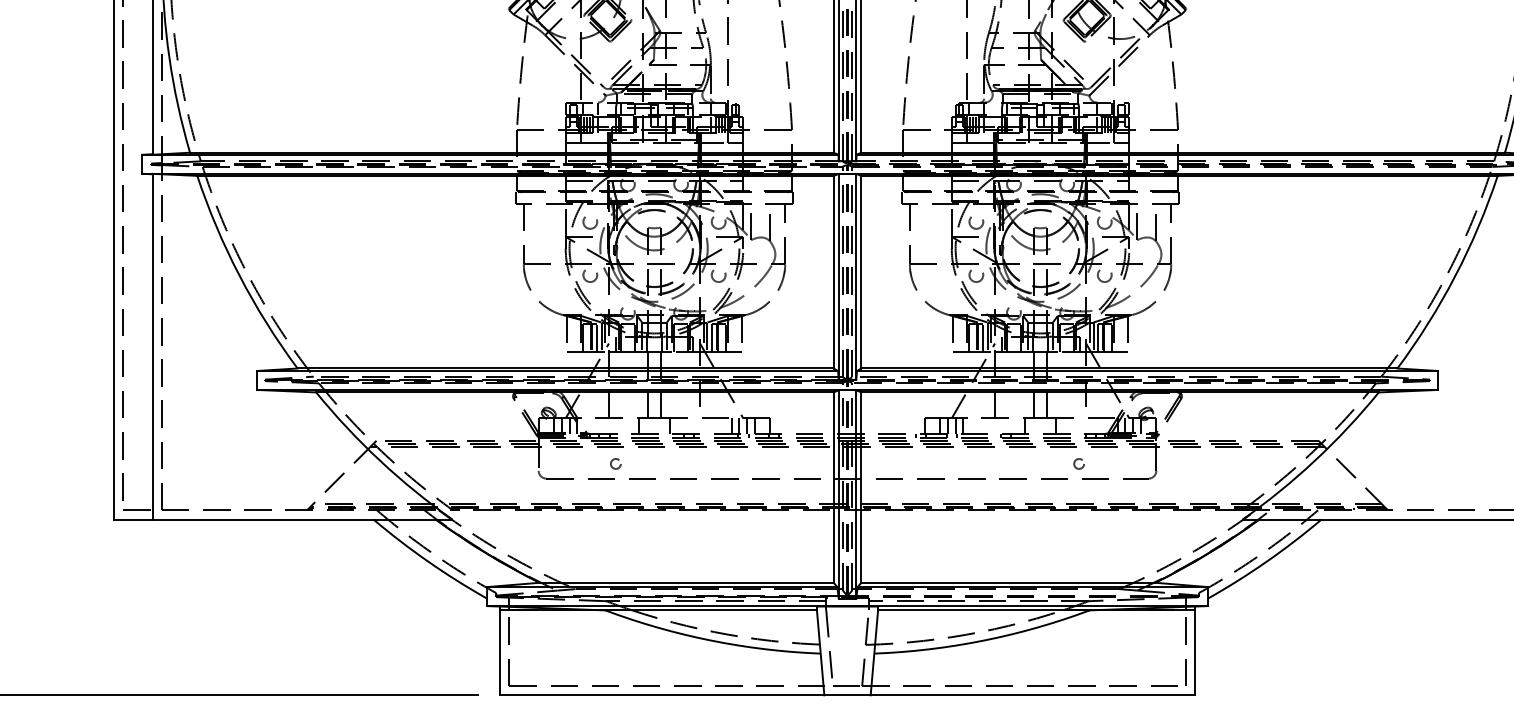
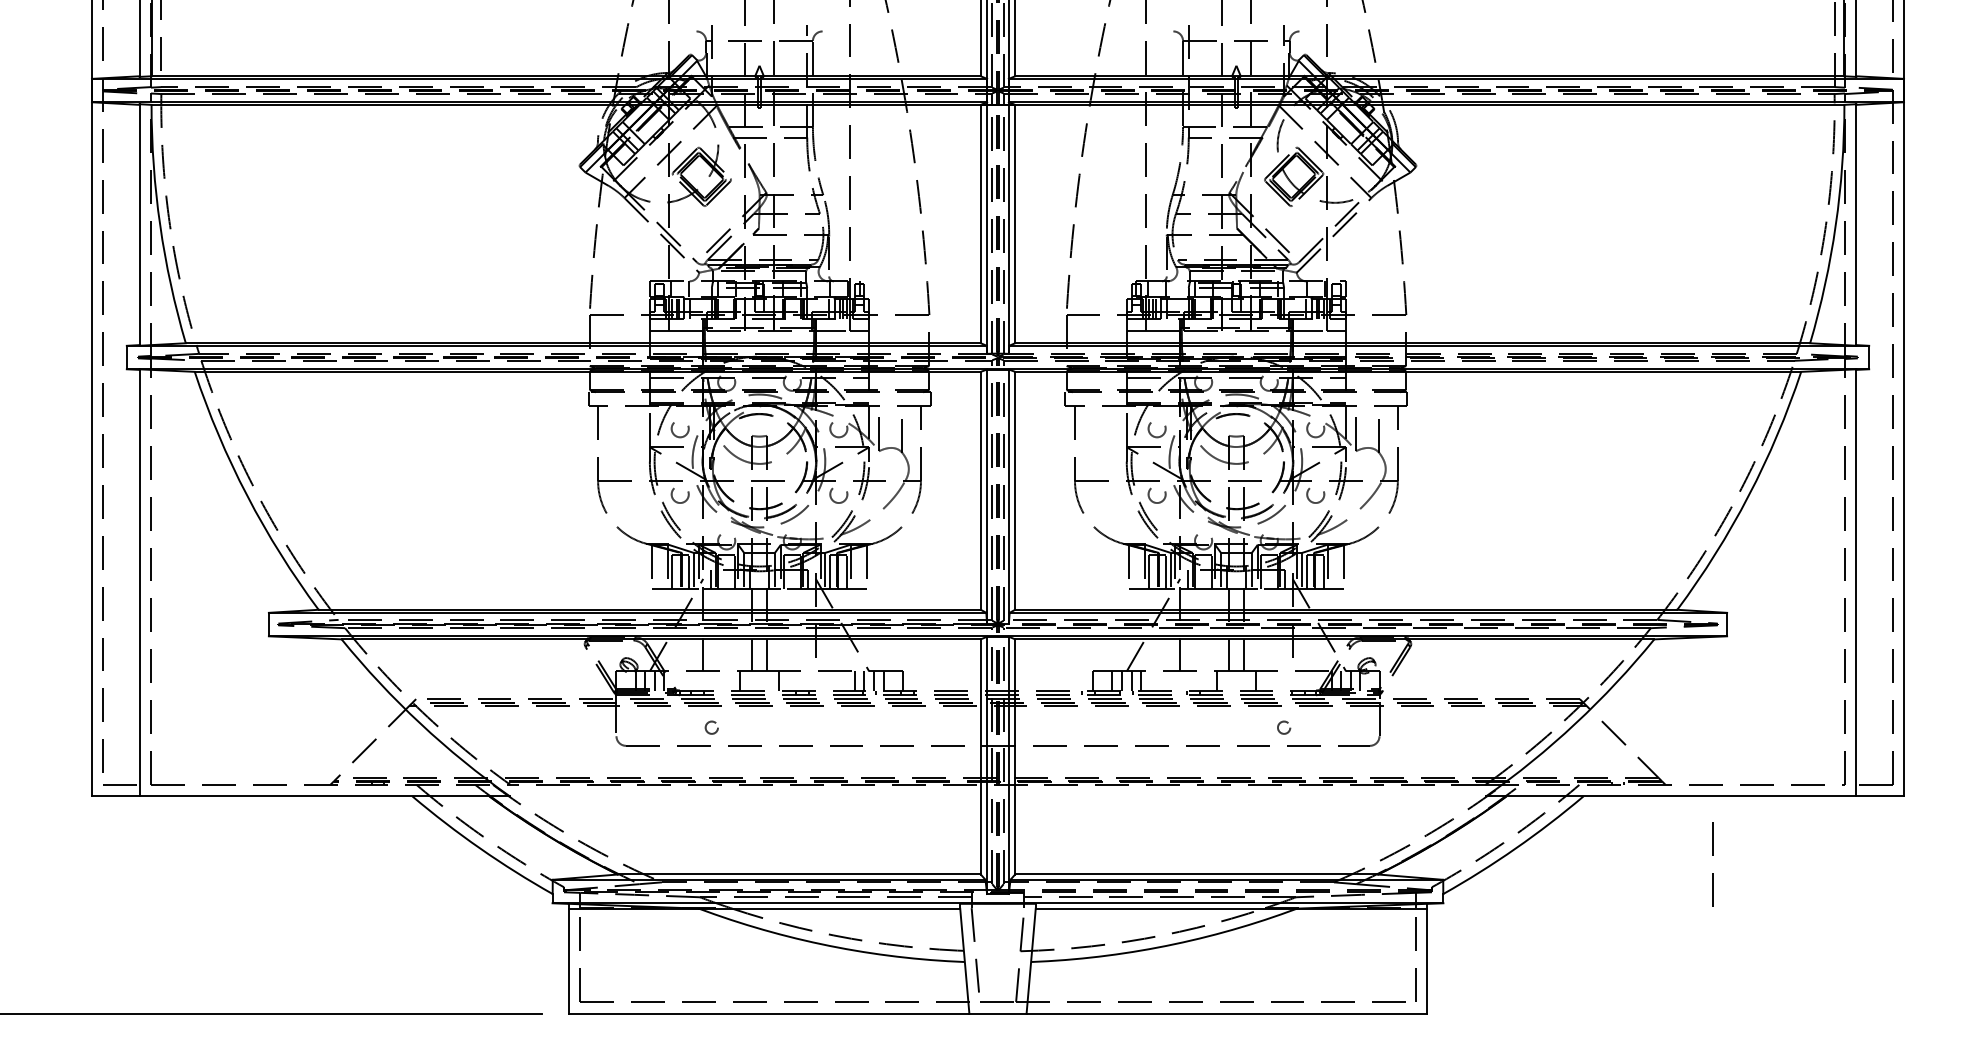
line: (1425, 567) -> (1712, 855), added

